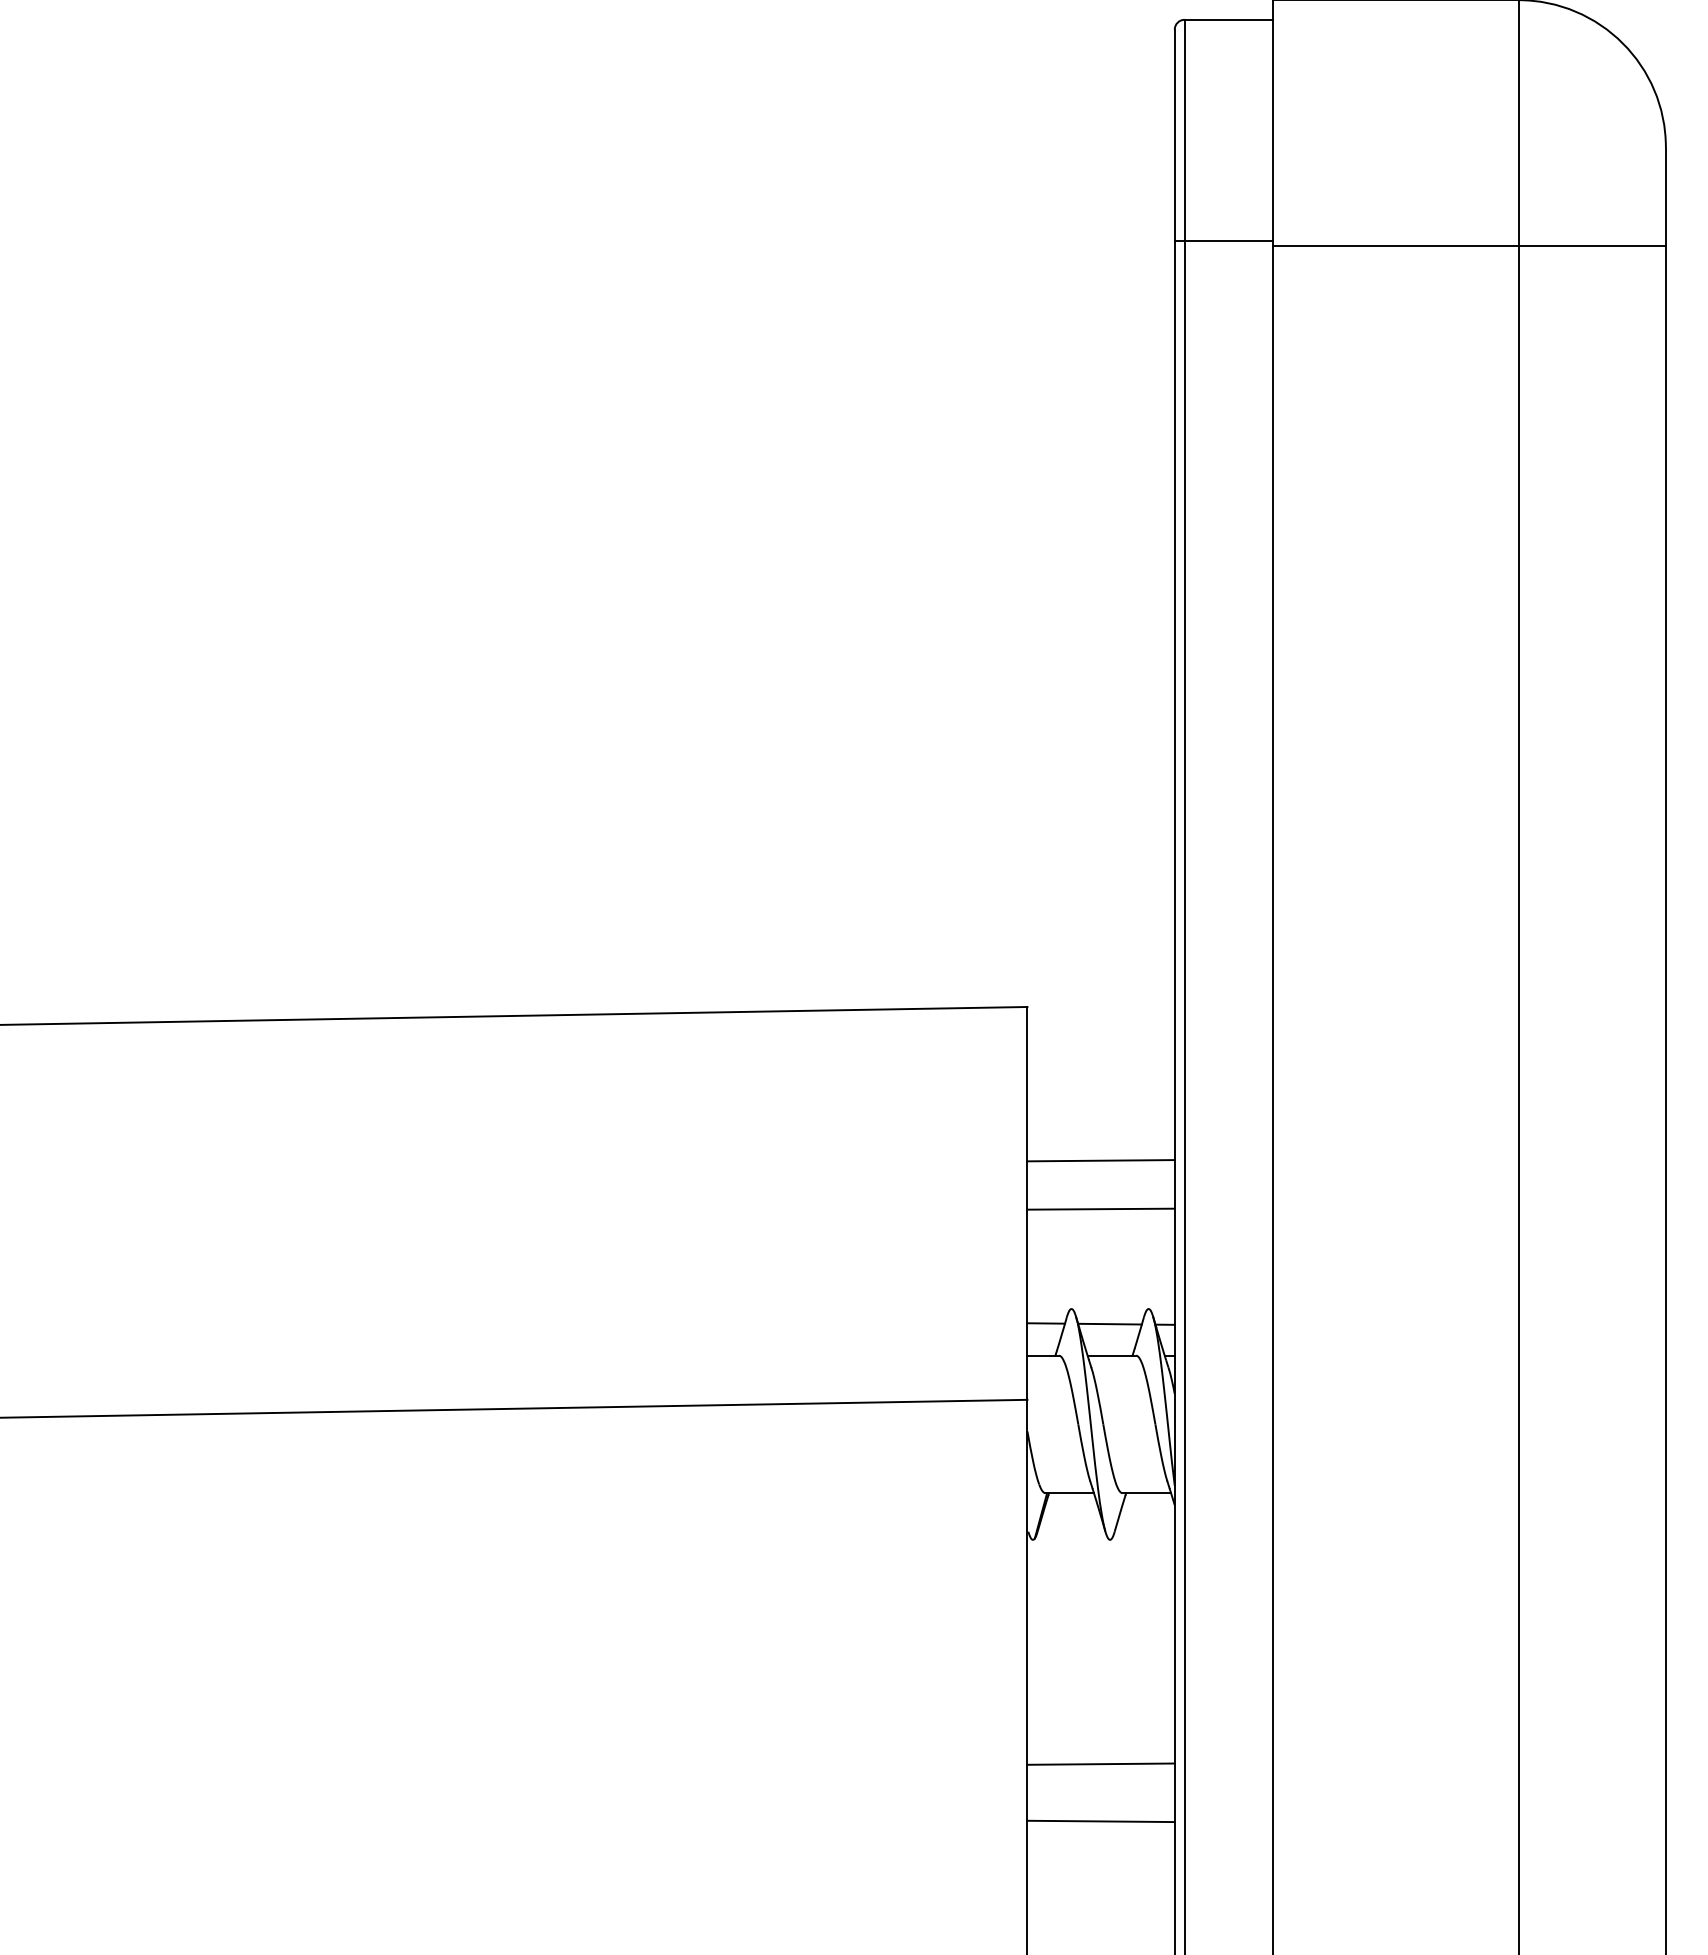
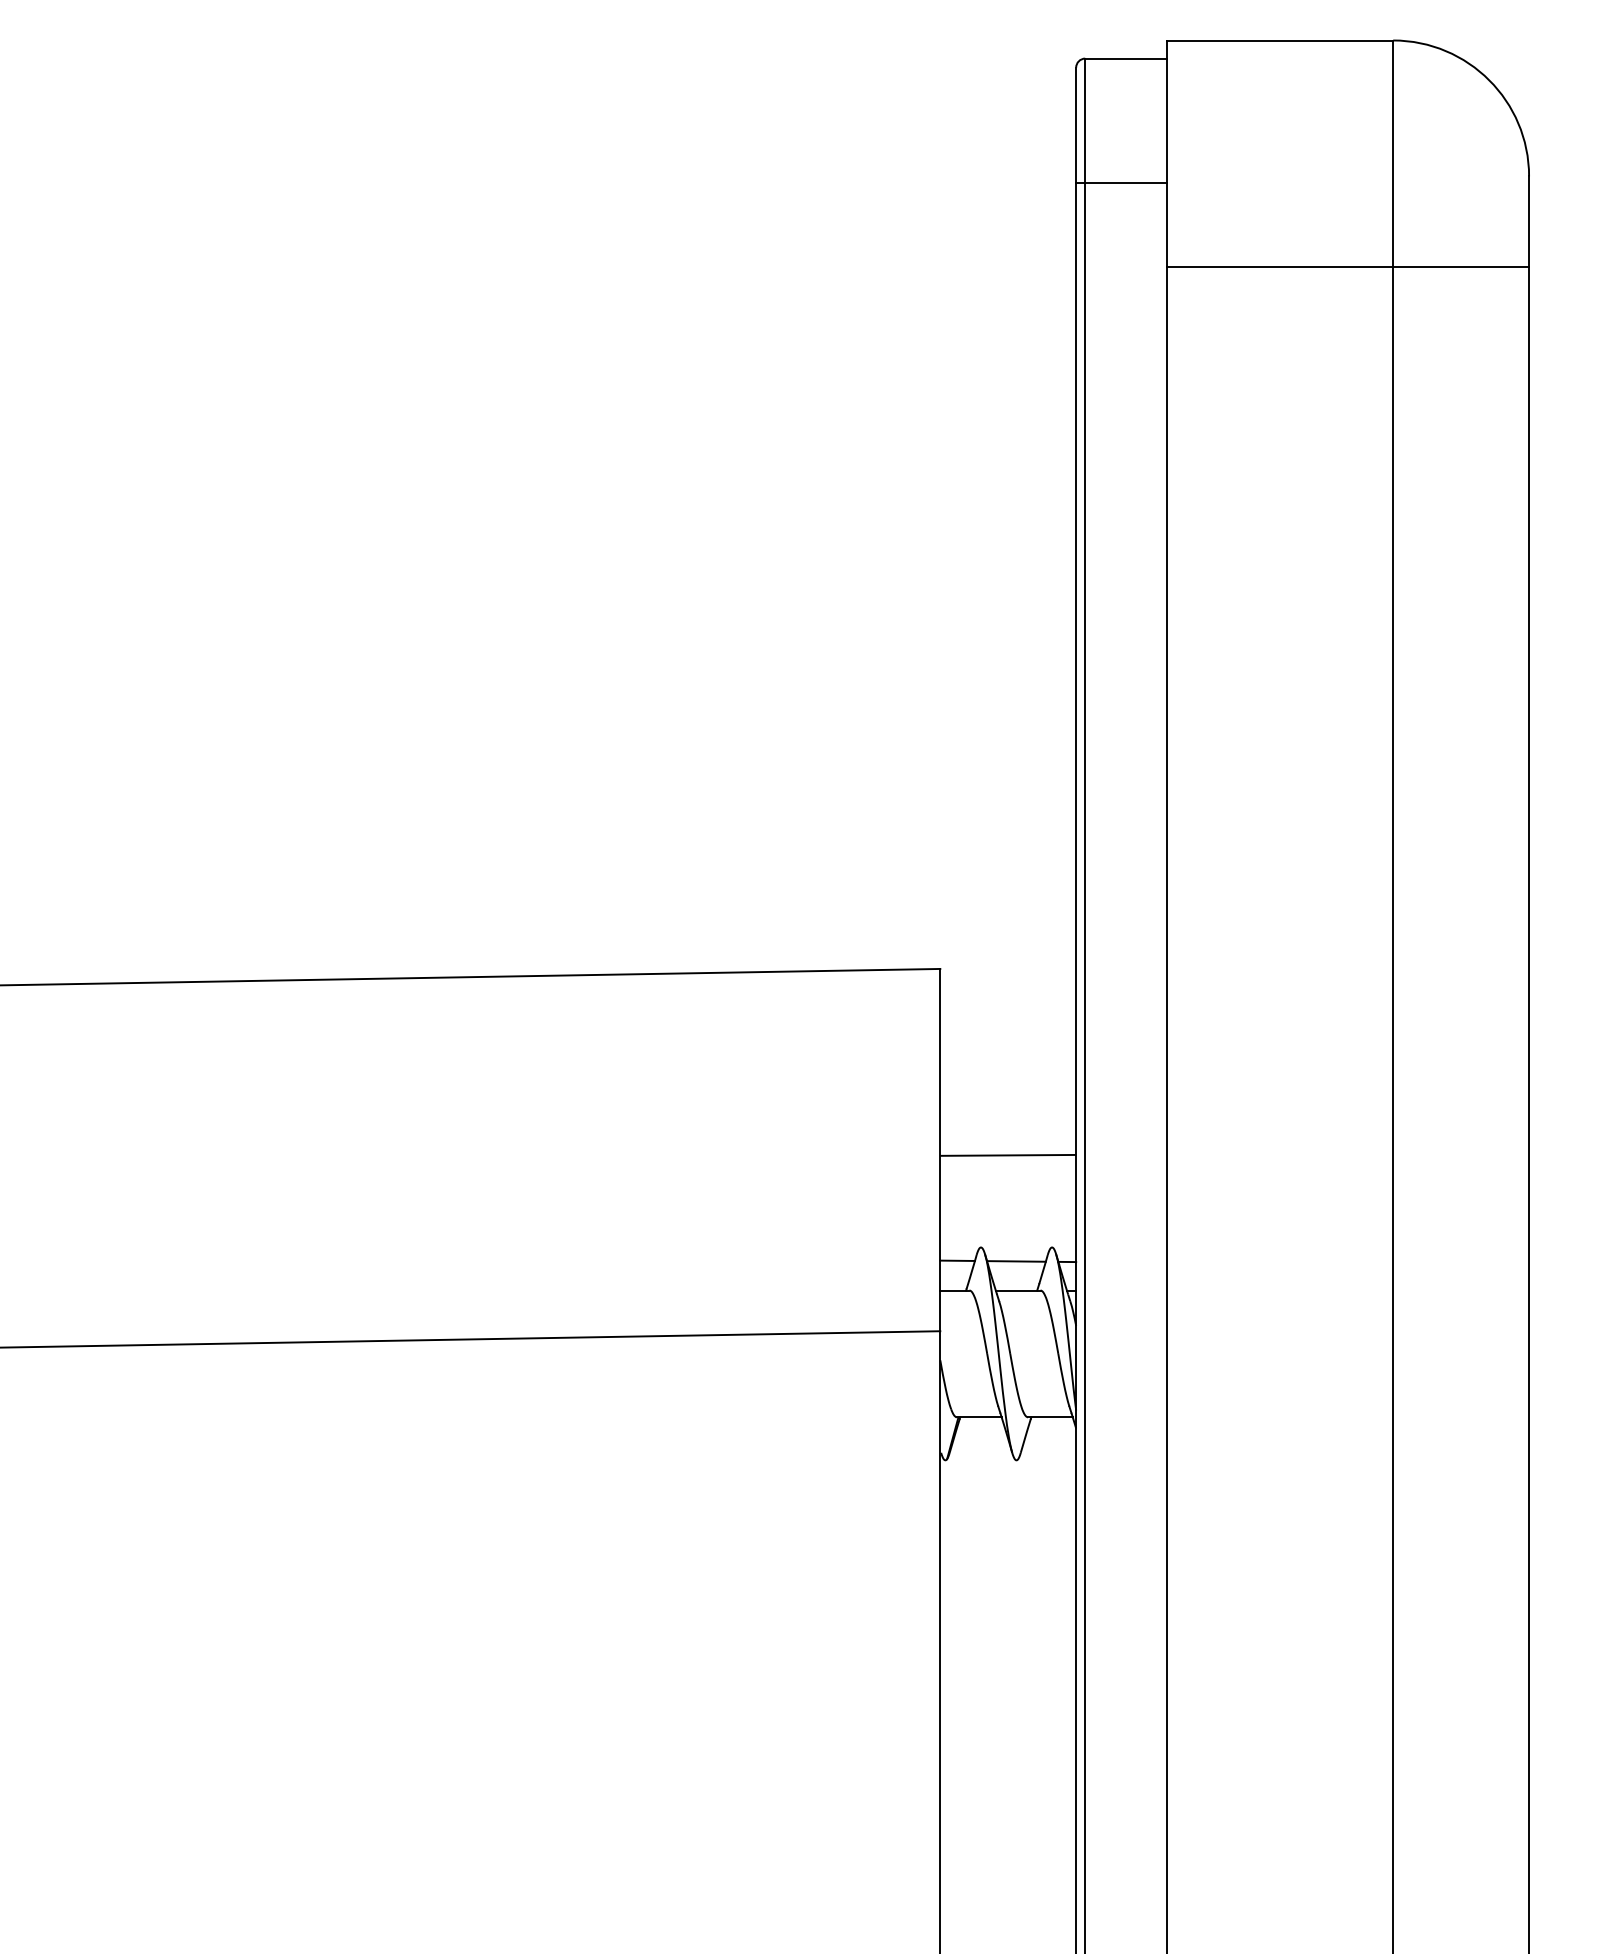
line: (1223, 240) -> (1121, 183), moved
line: (1101, 1160) -> (1008, 1110), removed
line: (1101, 1763) -> (1008, 1666), removed
line: (1101, 1820) -> (1008, 1719), removed

